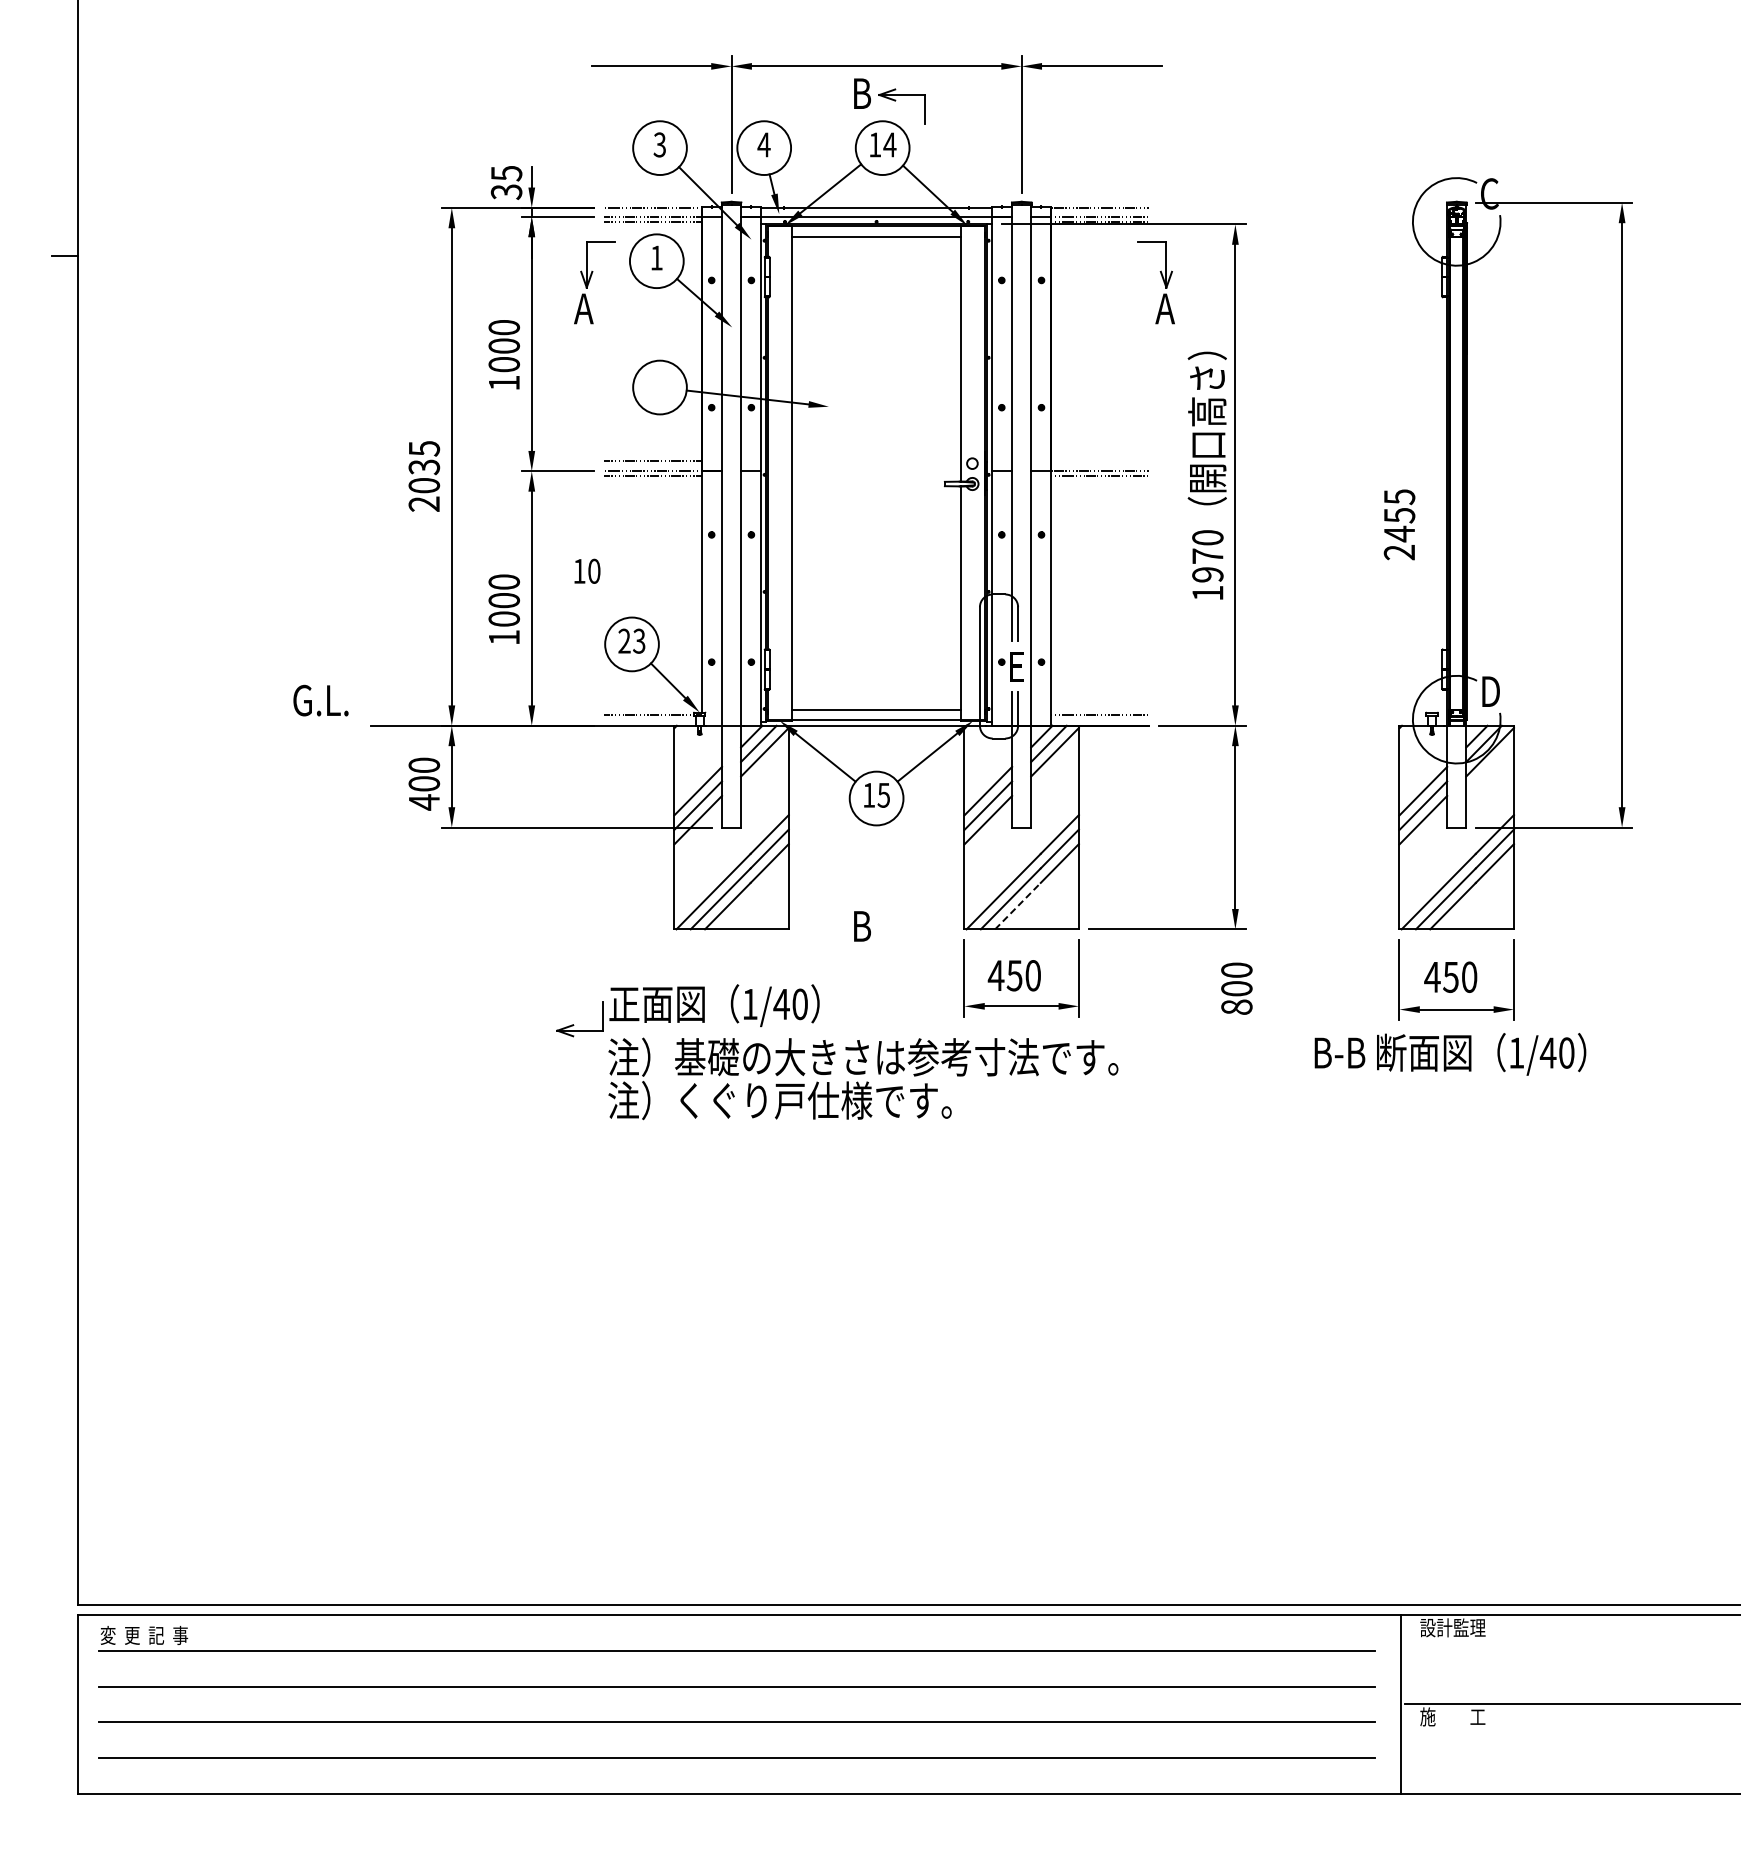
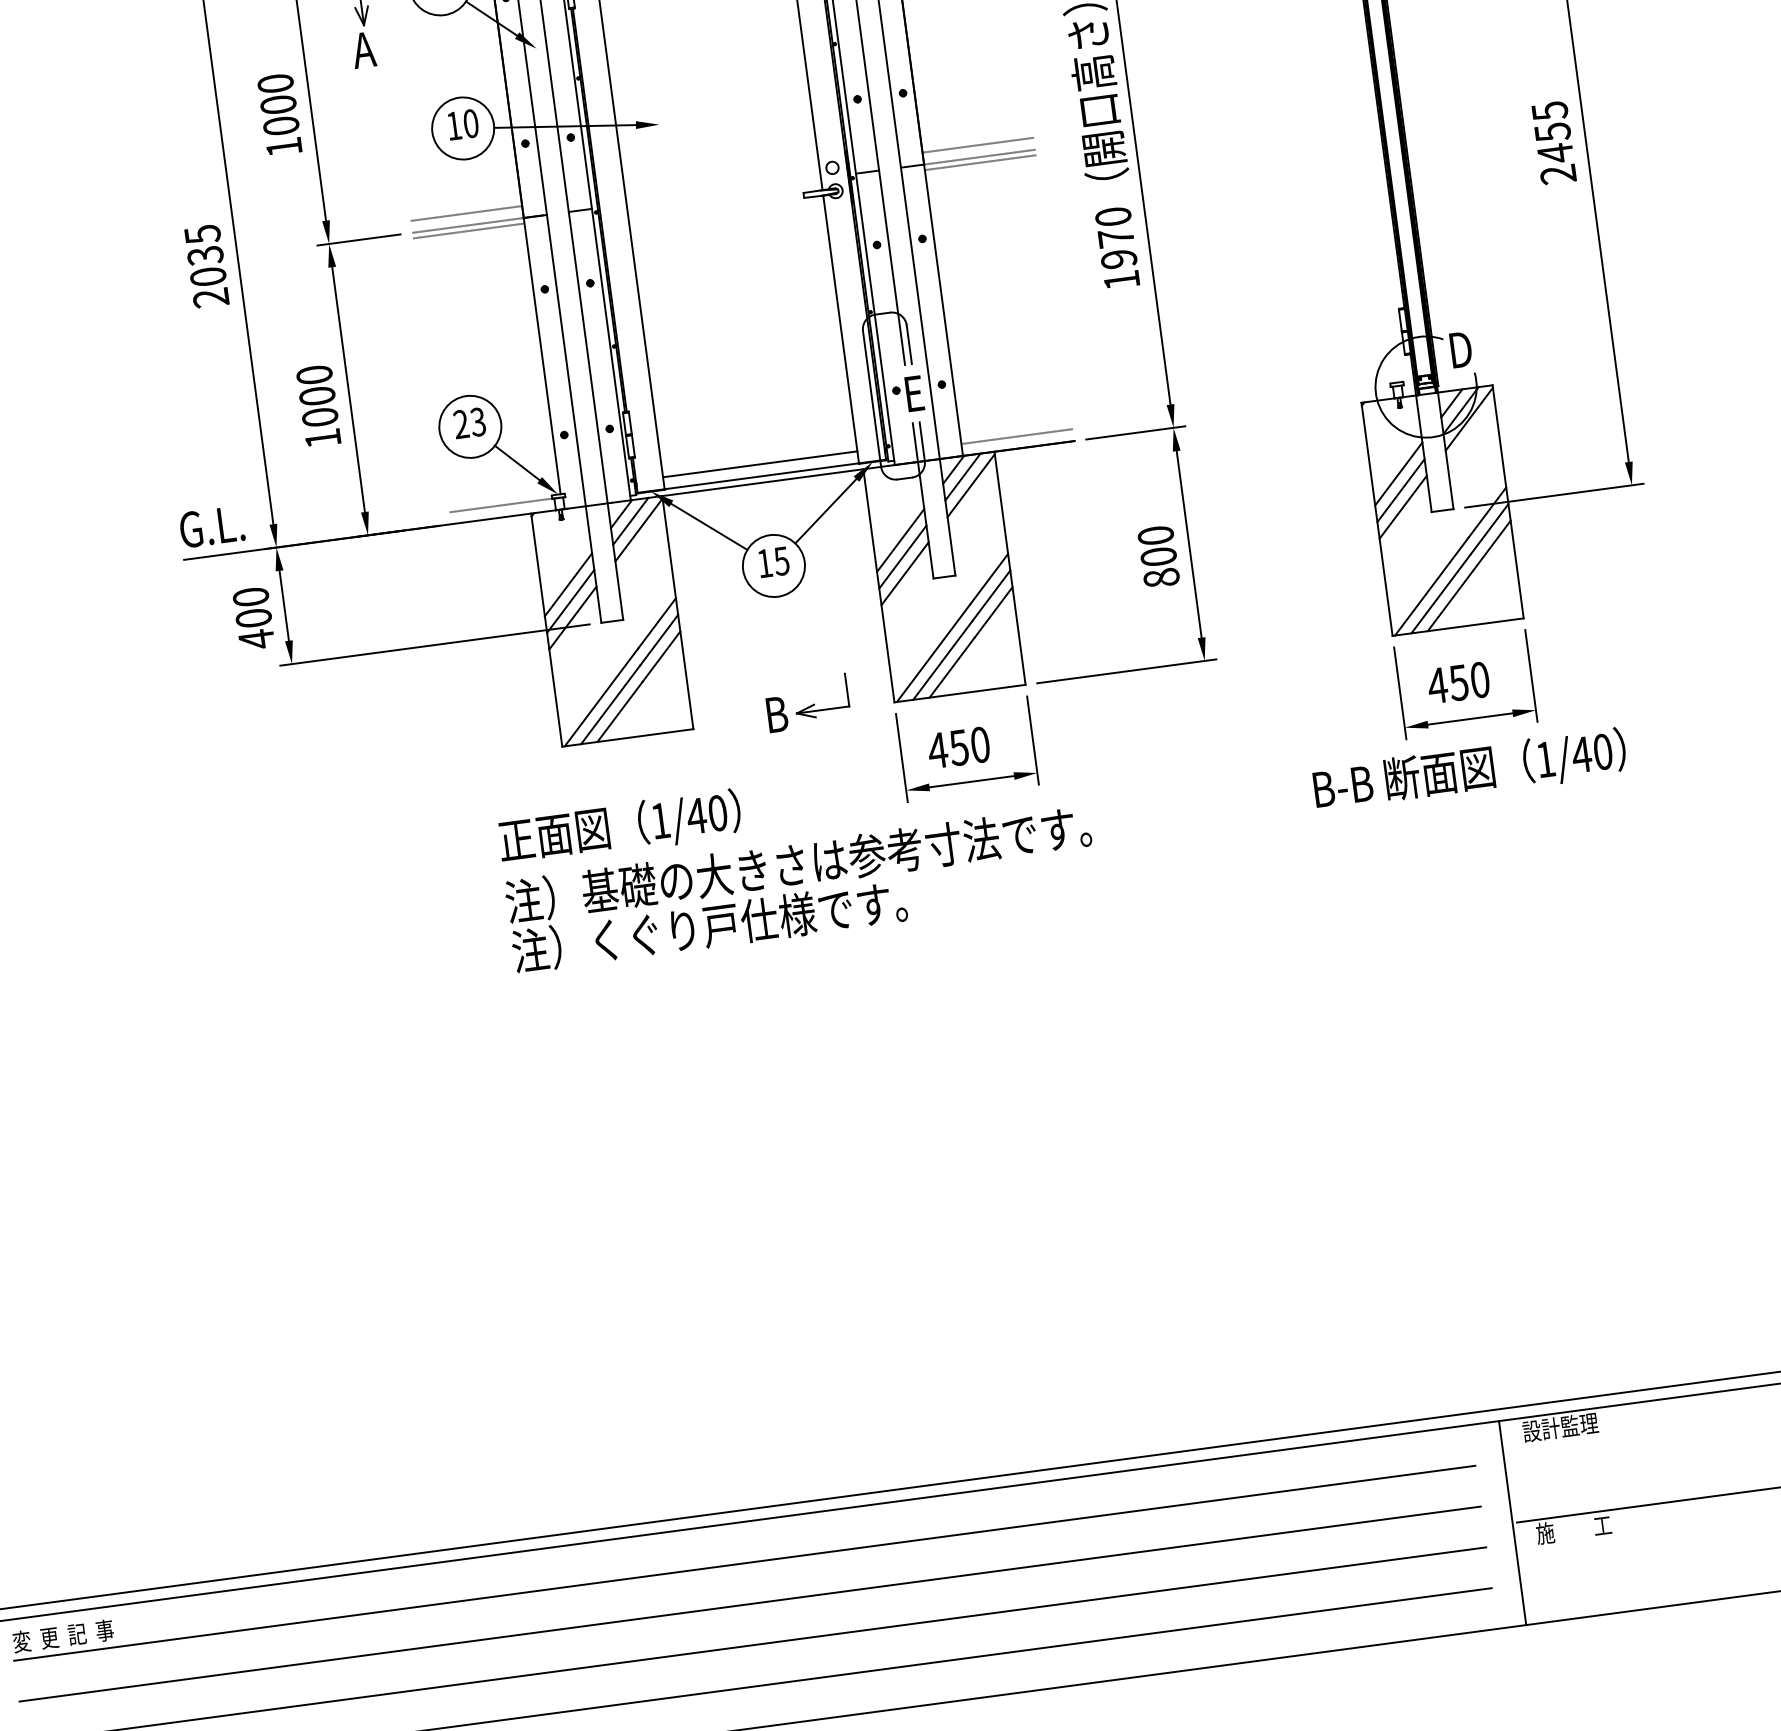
line: (1099, 460) -> (977, 144), added
text: (1399, 524) -> (1554, 142), moved
text: (587, 570) -> (463, 123), moved
text: (320, 700) -> (211, 526), moved
line: (1017, 906) -> (951, 668), dashed -> solid
text: (1236, 988) -> (1158, 556), moved
part: (573, 1024) -> (814, 703), moved

